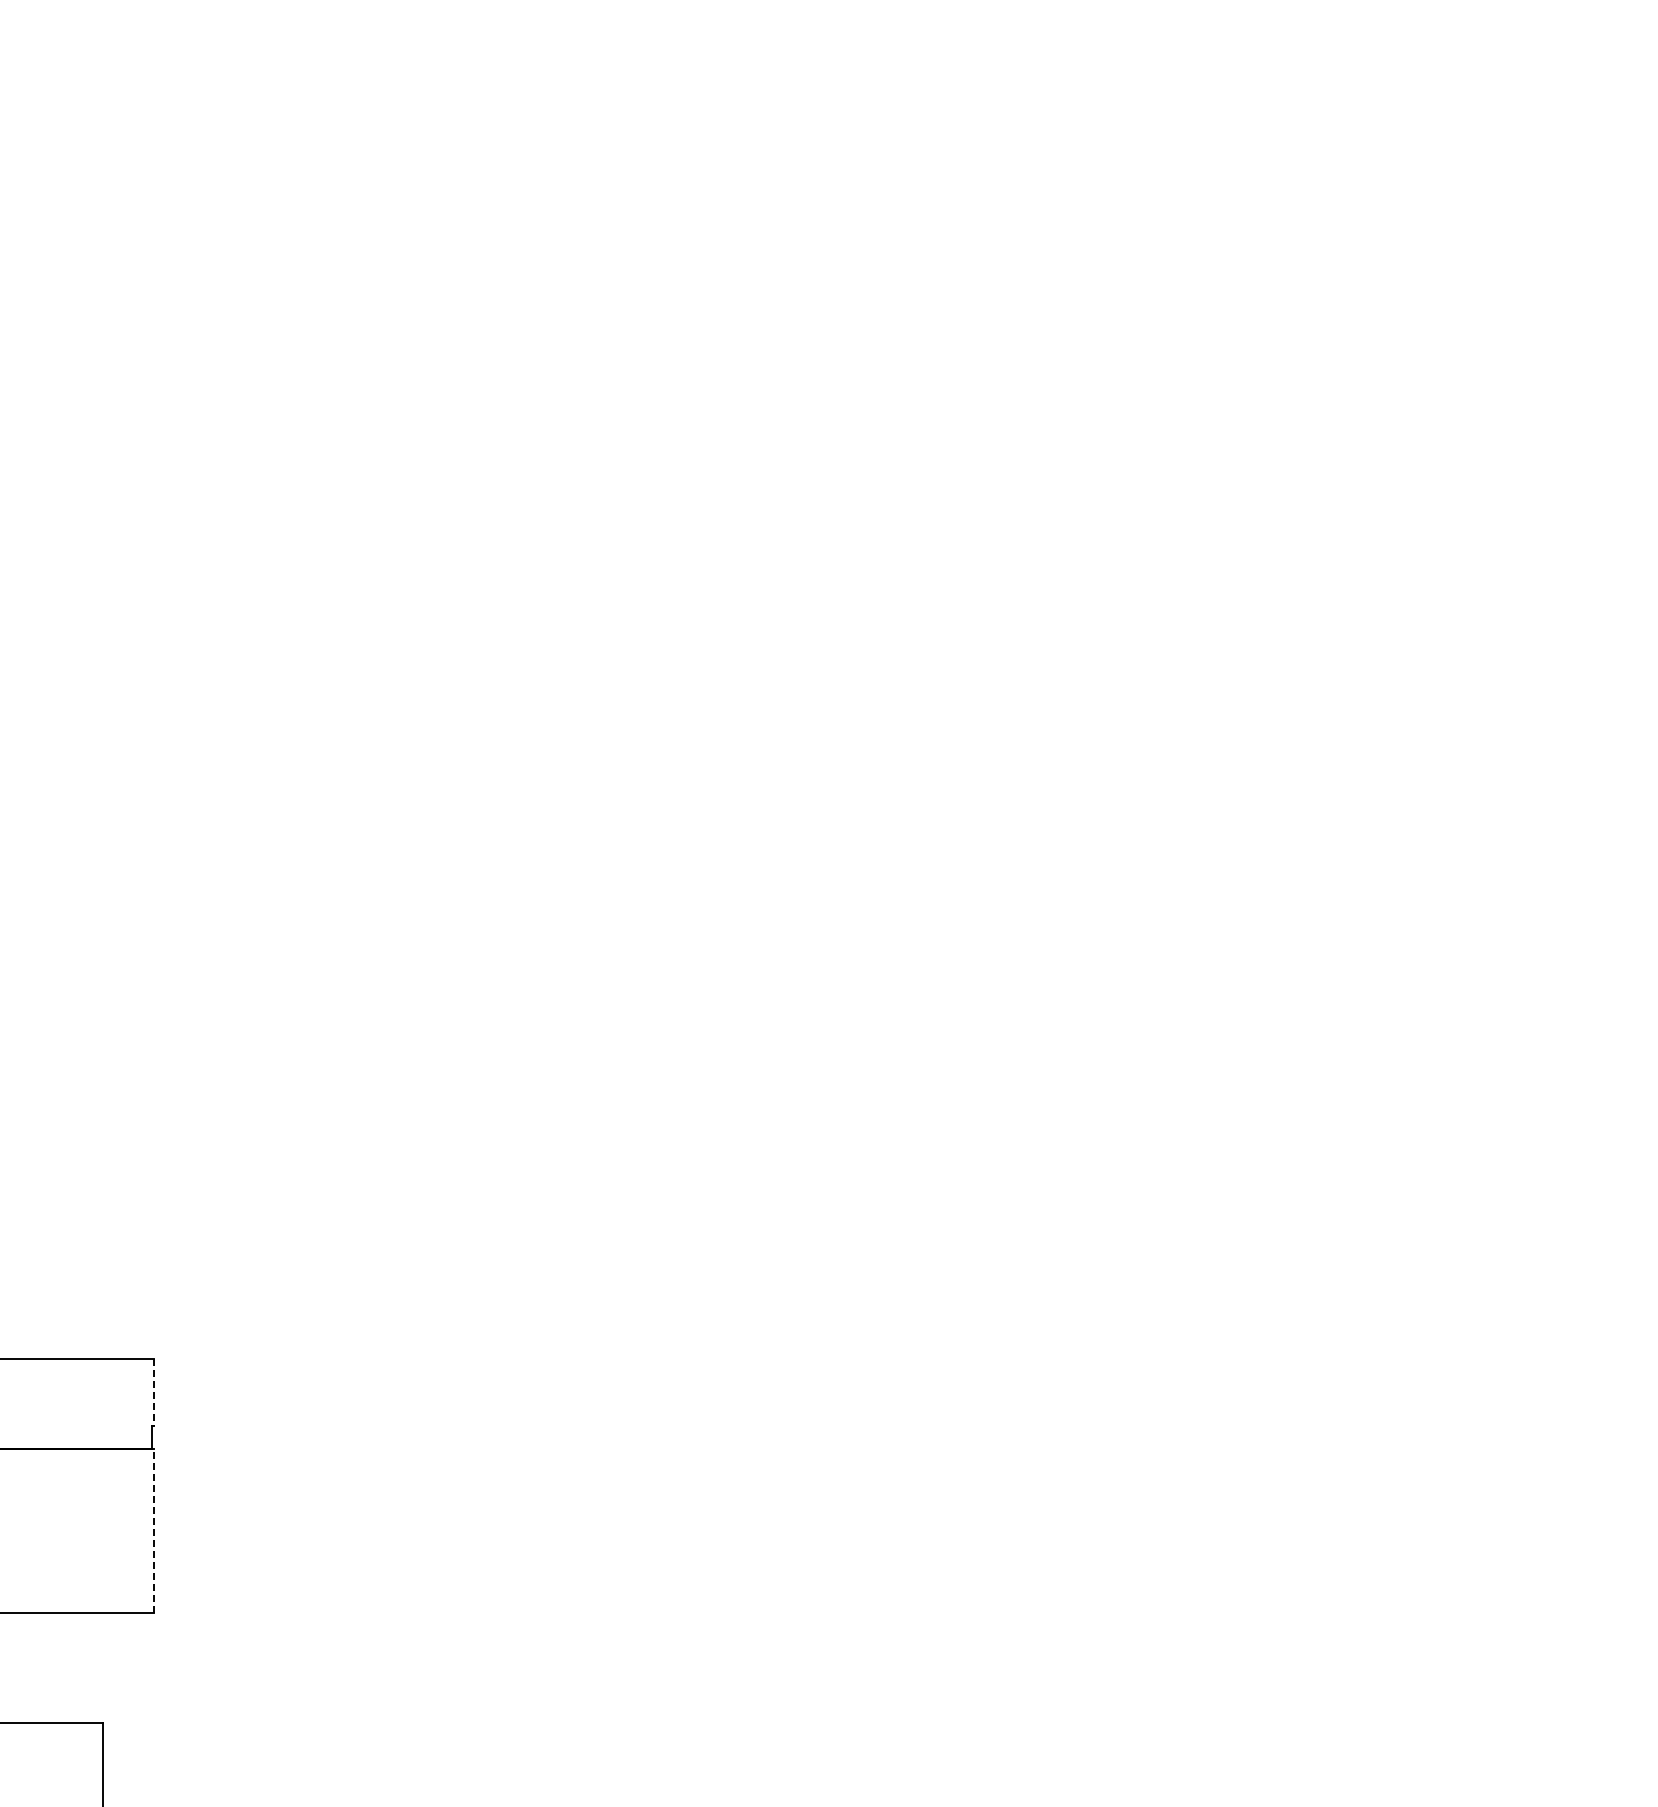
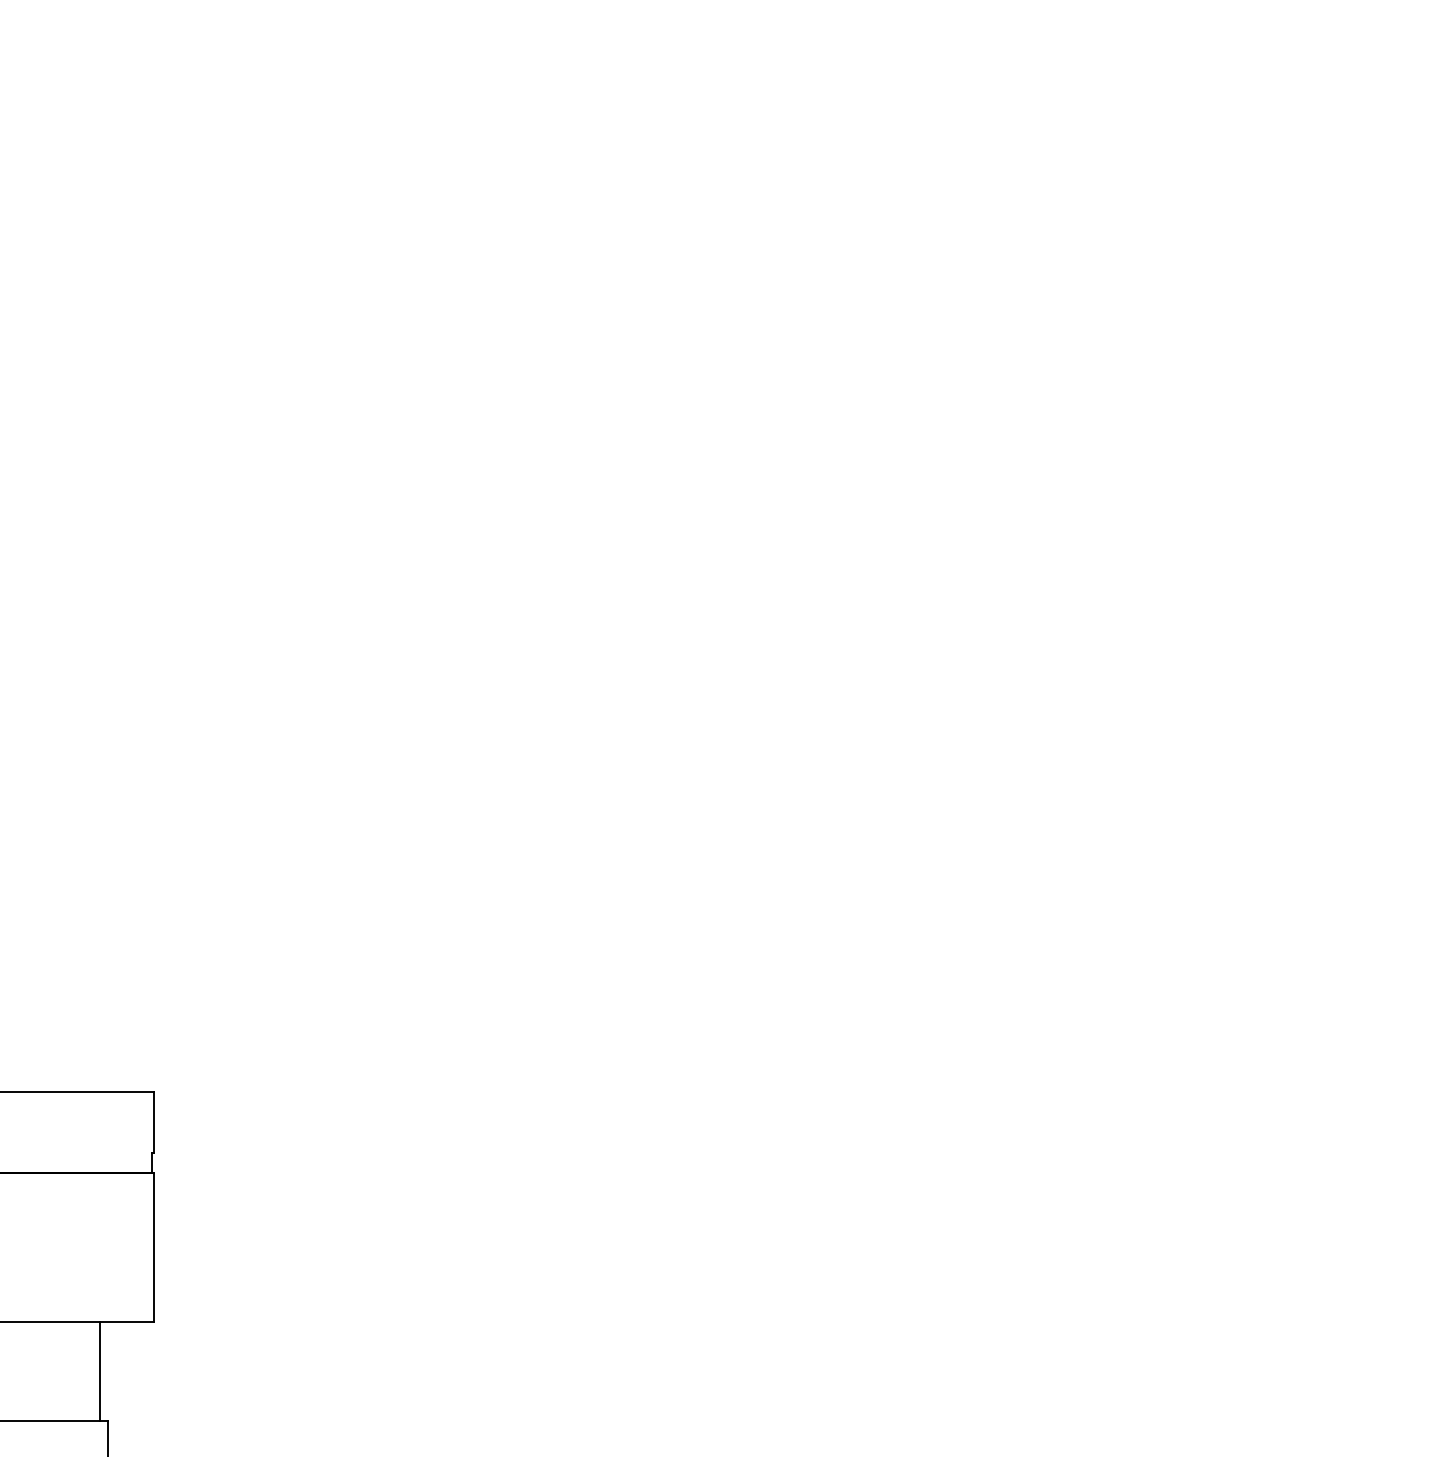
line: (153, 1392) -> (153, 1122), dashed -> solid
line: (153, 1530) -> (153, 1247), dashed -> solid
line: (93, 1667) -> (99, 1371), added

